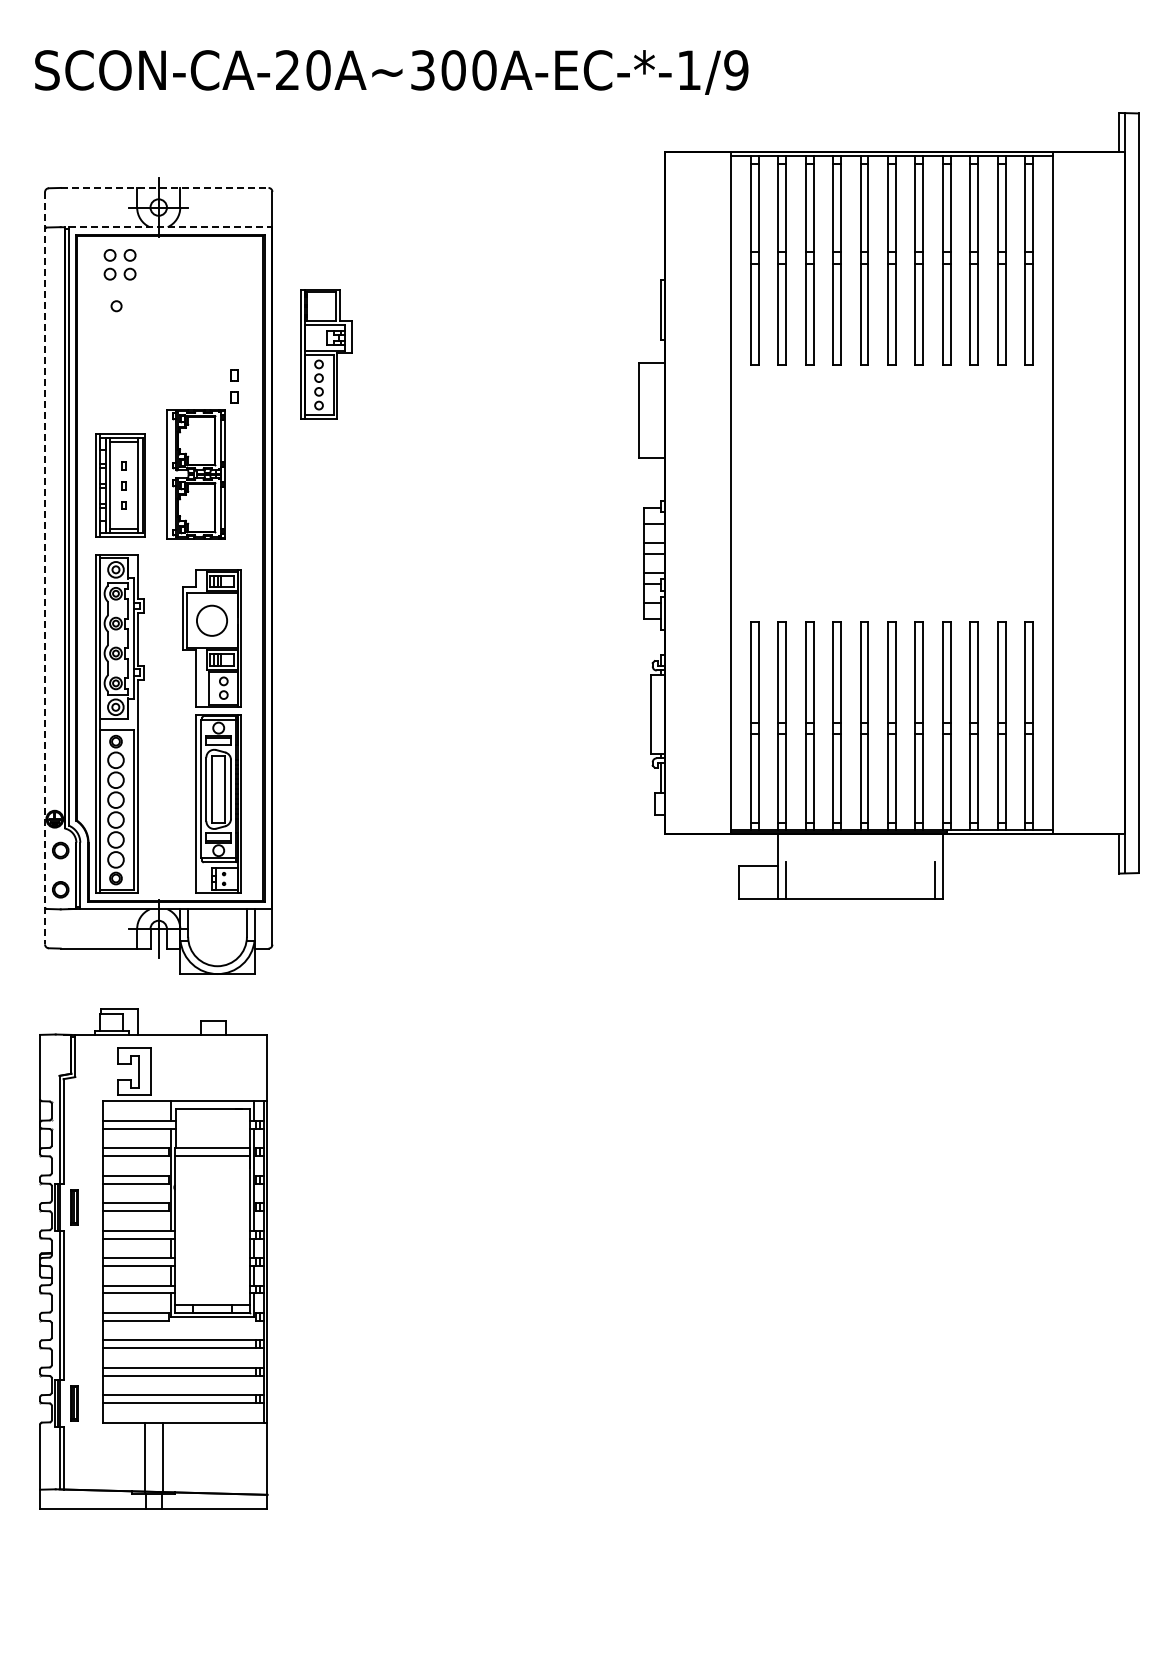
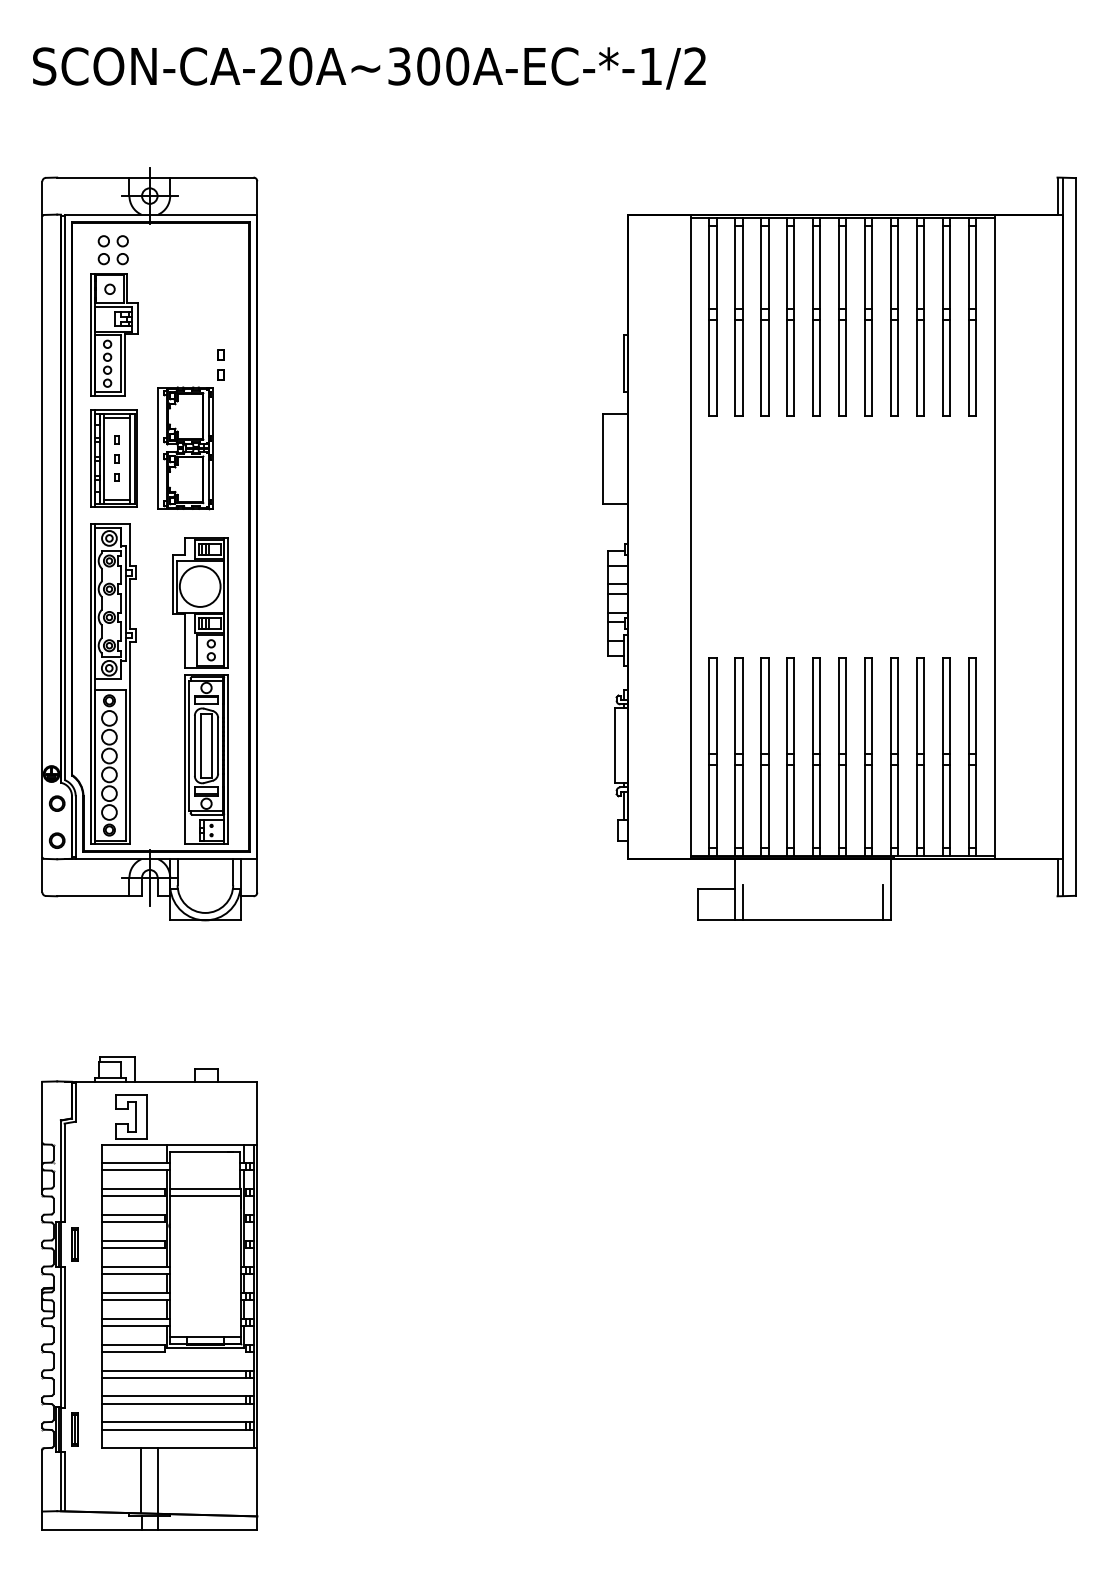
text: (736, 70) -> (695, 66), SCON-CA-20A~300A-EC-*-1/9 -> SCON-CA-20A~300A-EC-*-1/2
line: (164, 187) -> (155, 177), dashed -> solid
line: (170, 227) -> (160, 214), dashed -> solid
part: (326, 354) -> (114, 334), moved
part: (888, 505) -> (839, 548), moved
line: (45, 568) -> (42, 537), dashed -> solid
circle: (211, 620) -> (199, 586), size x1.43
part: (153, 1258) -> (149, 1293), moved

